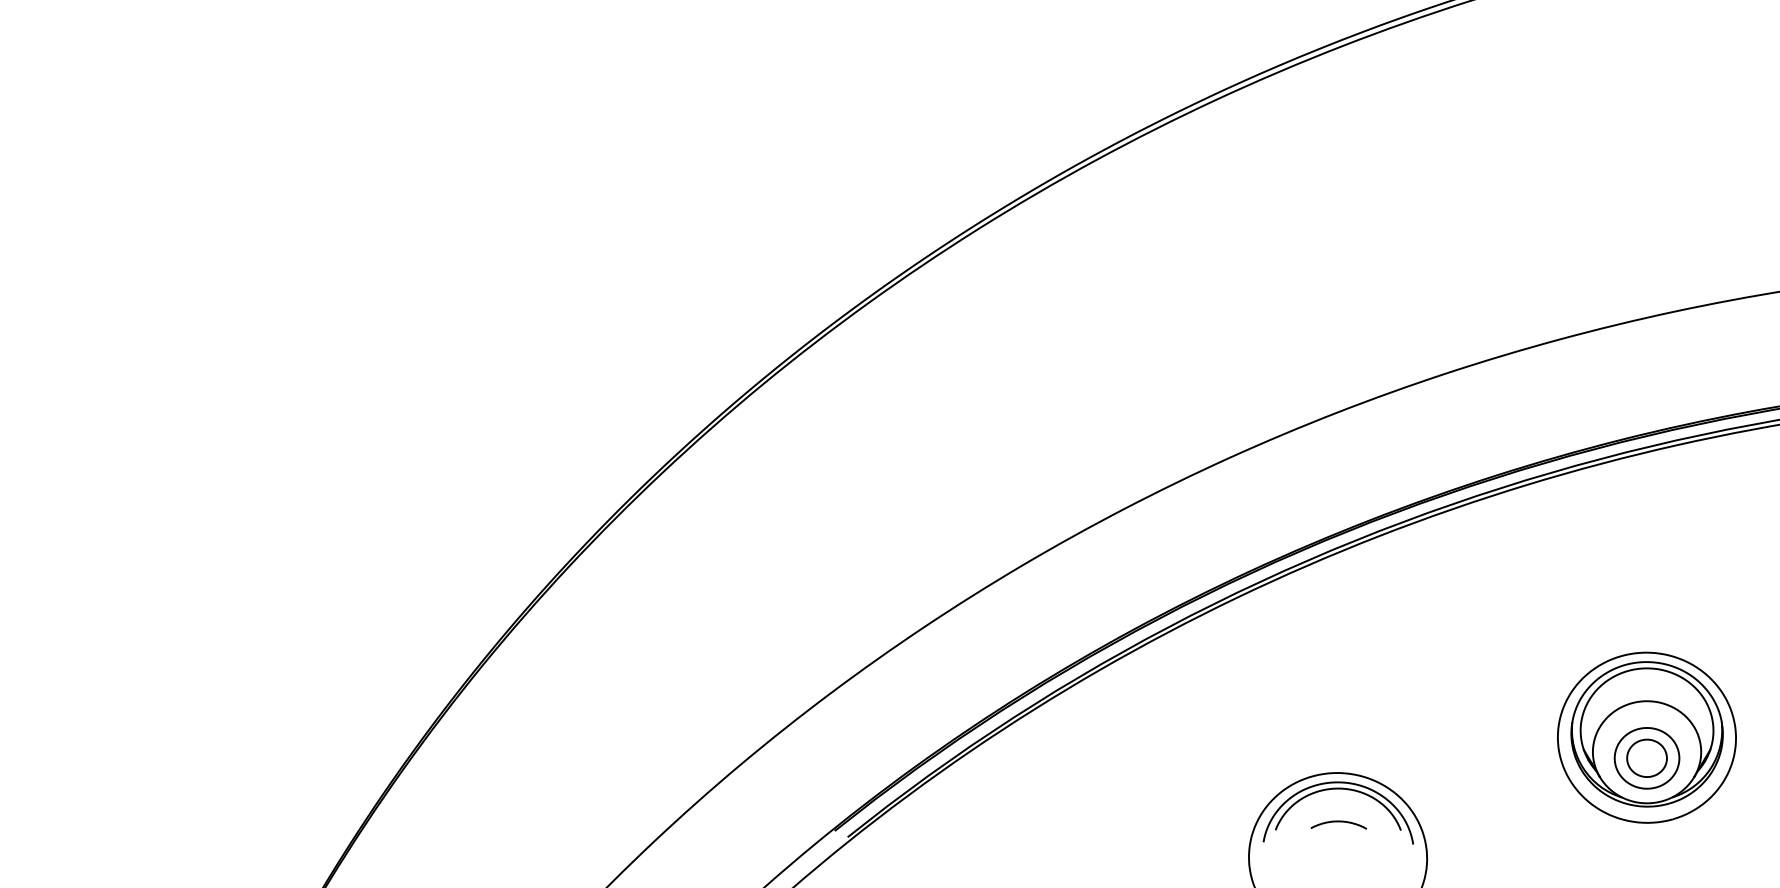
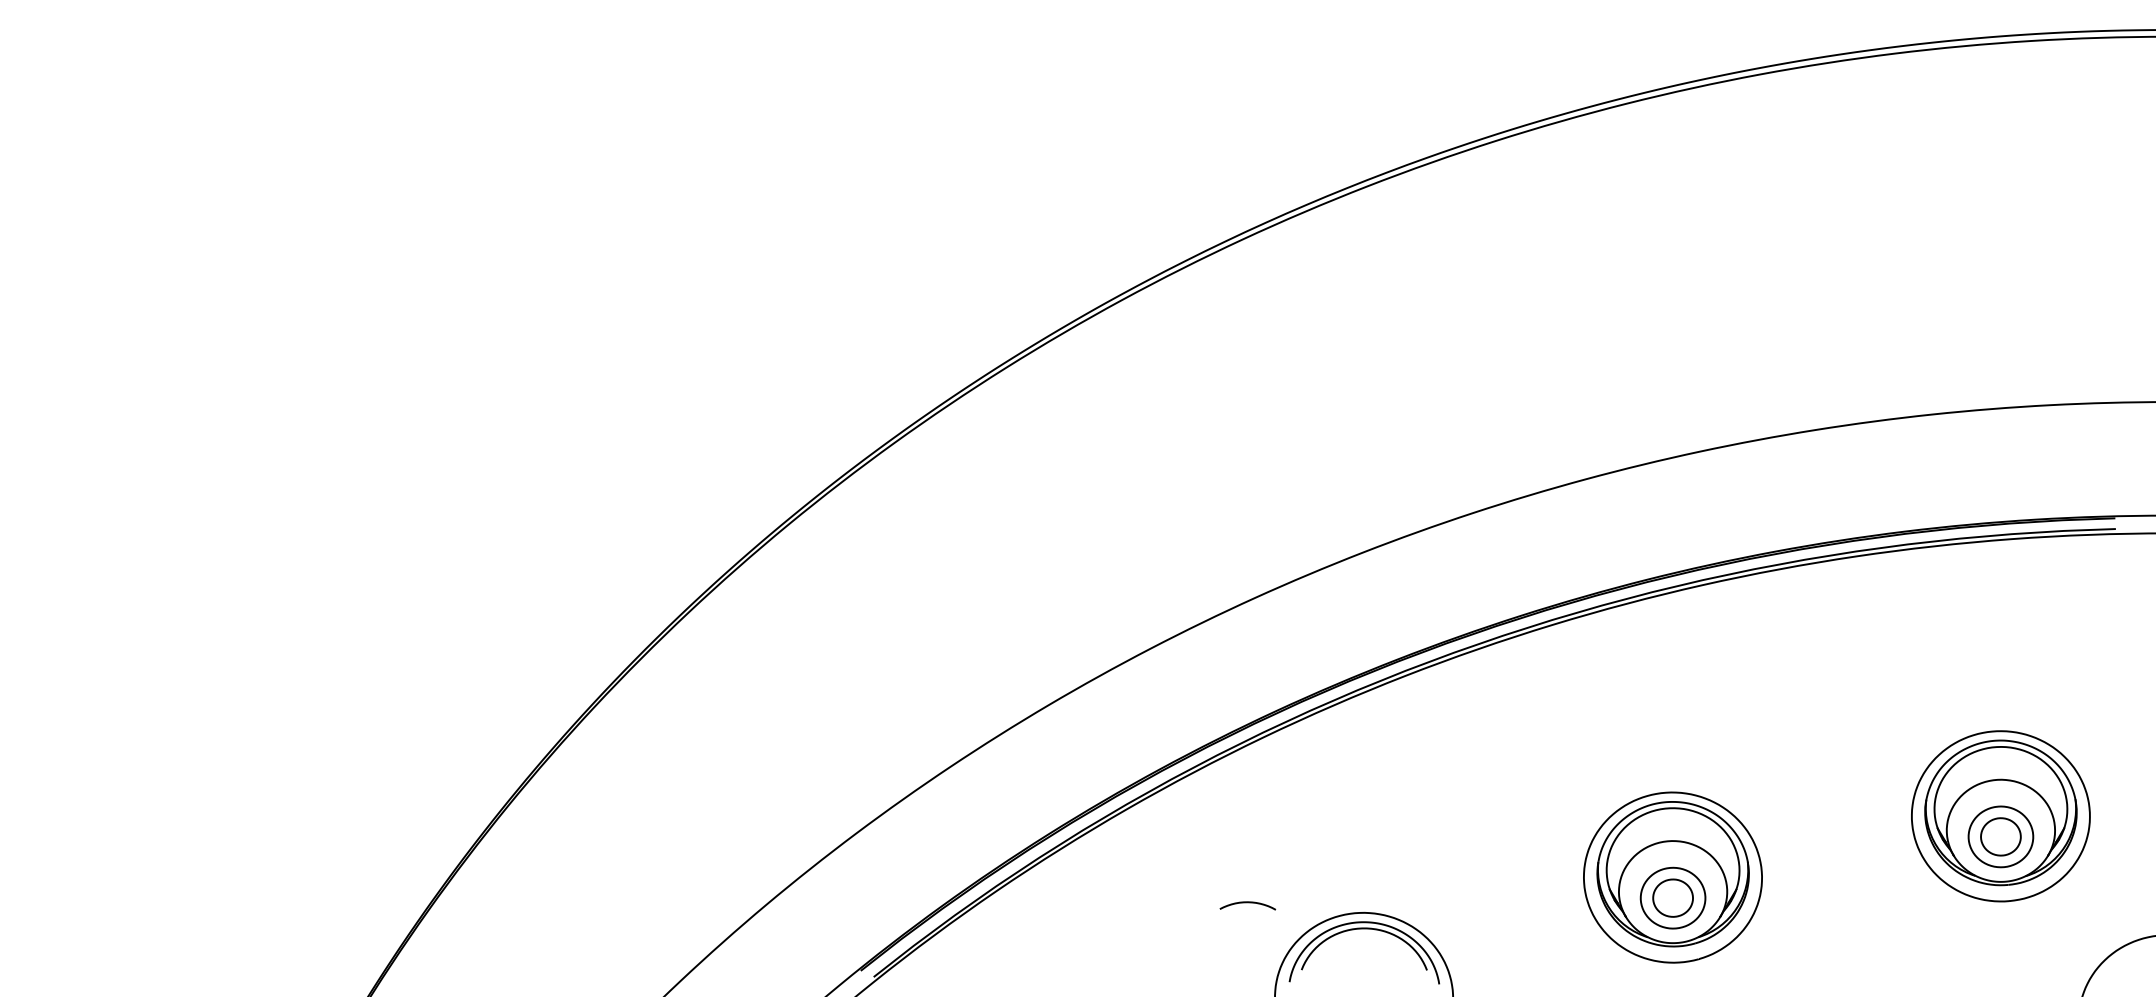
curve: (1338, 822) -> (1247, 903), moved

